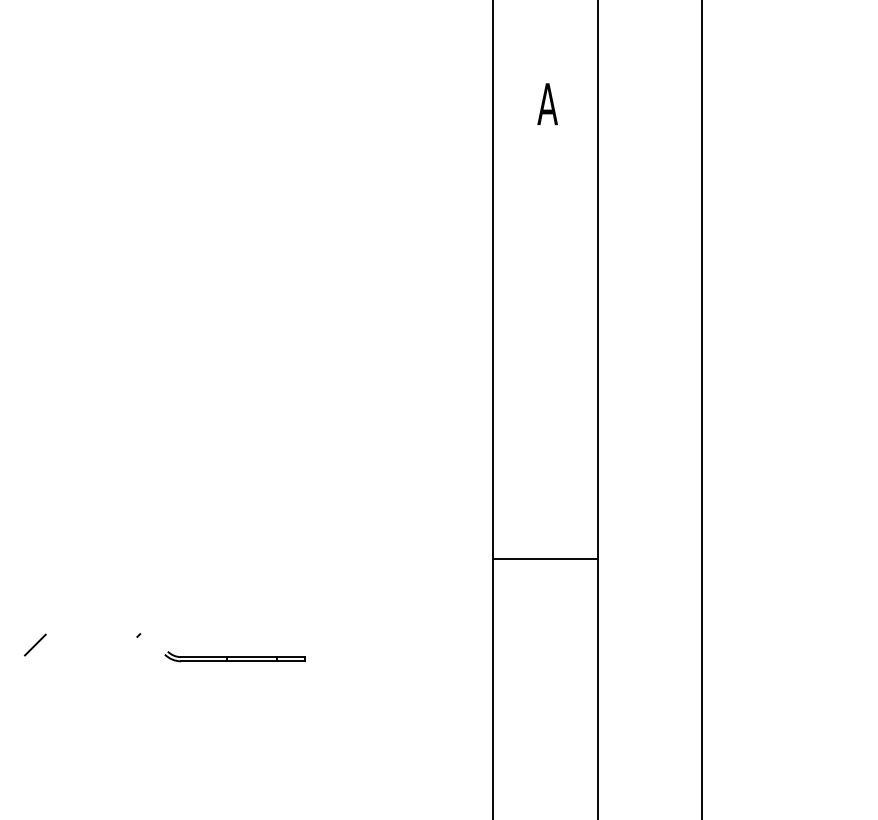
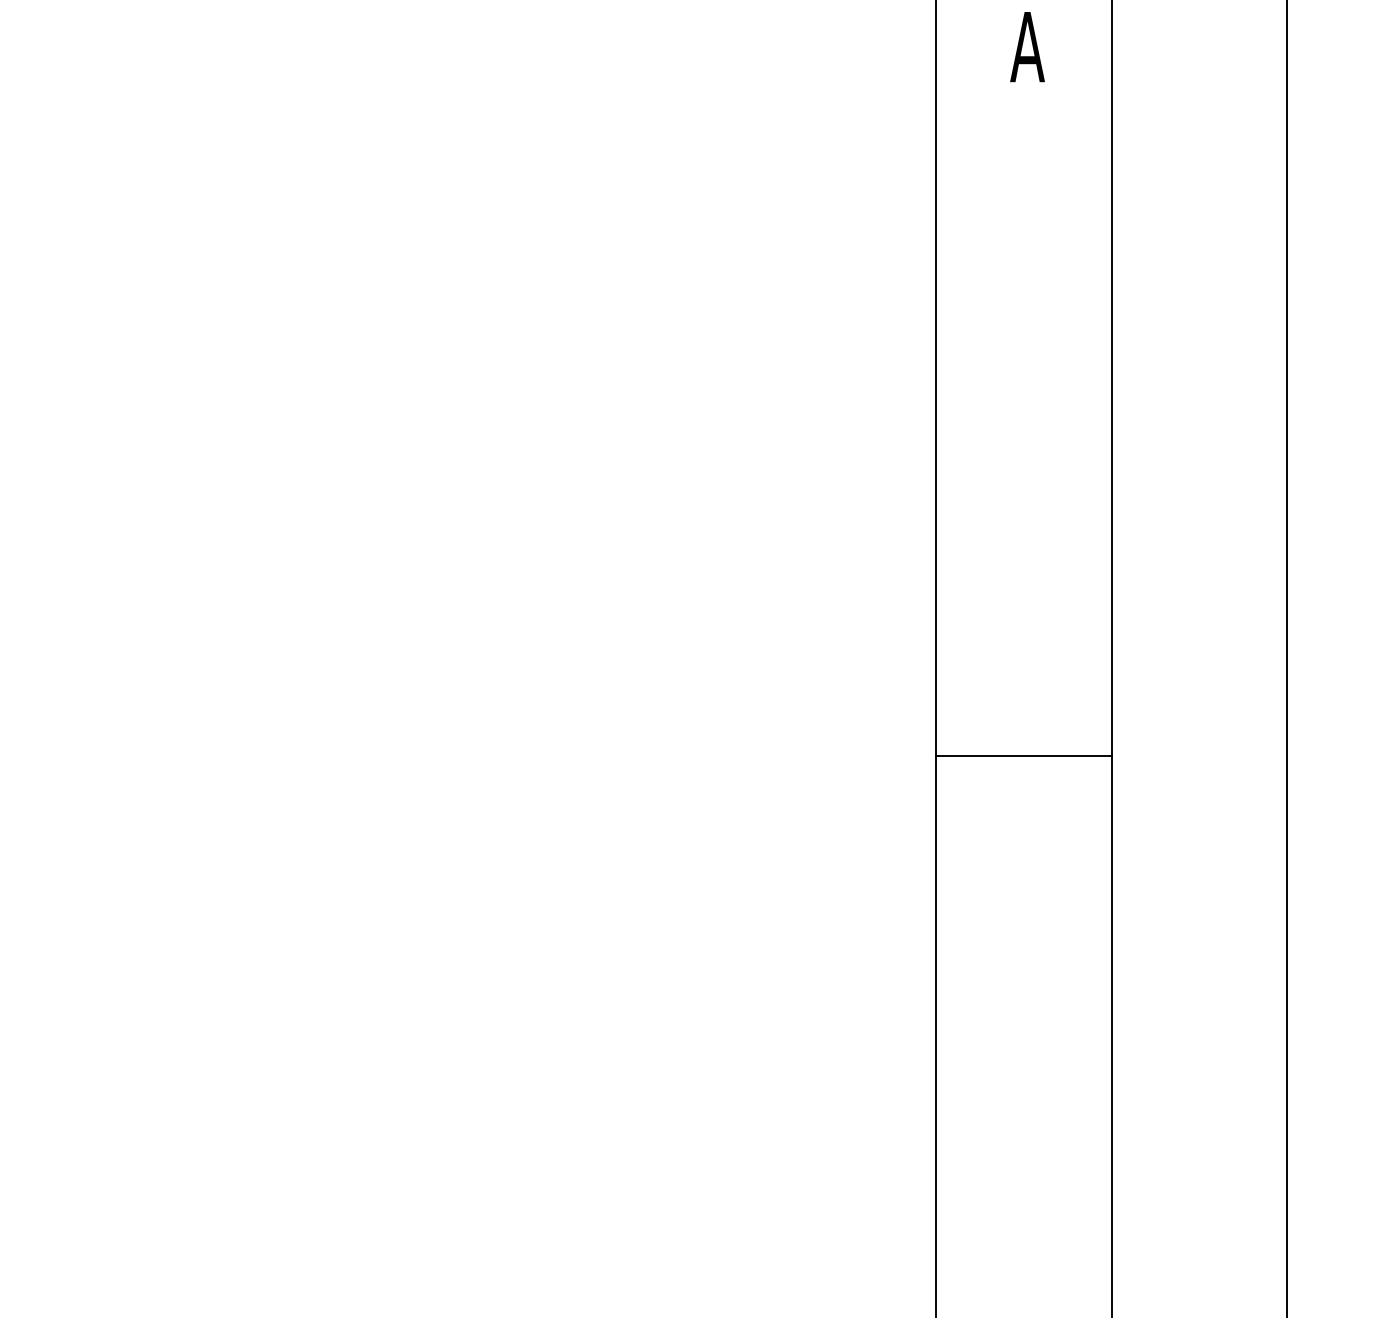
line: (545, 559) -> (1023, 756), moved
hatch: (82, 644) -> (246, 954), removed
part: (234, 656) -> (501, 974), removed

